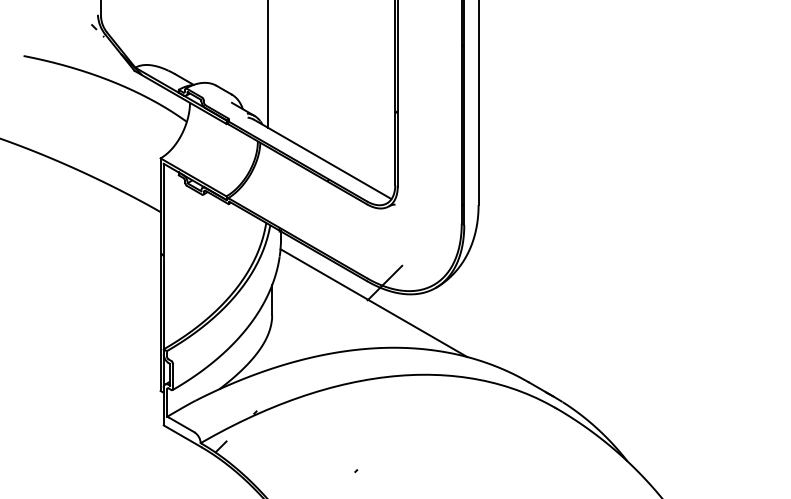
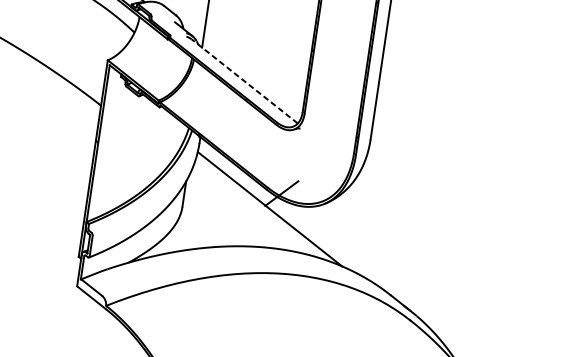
line: (322, 159) -> (244, 81), solid -> dashed
hatch: (286, 441) -> (178, 315), removed

